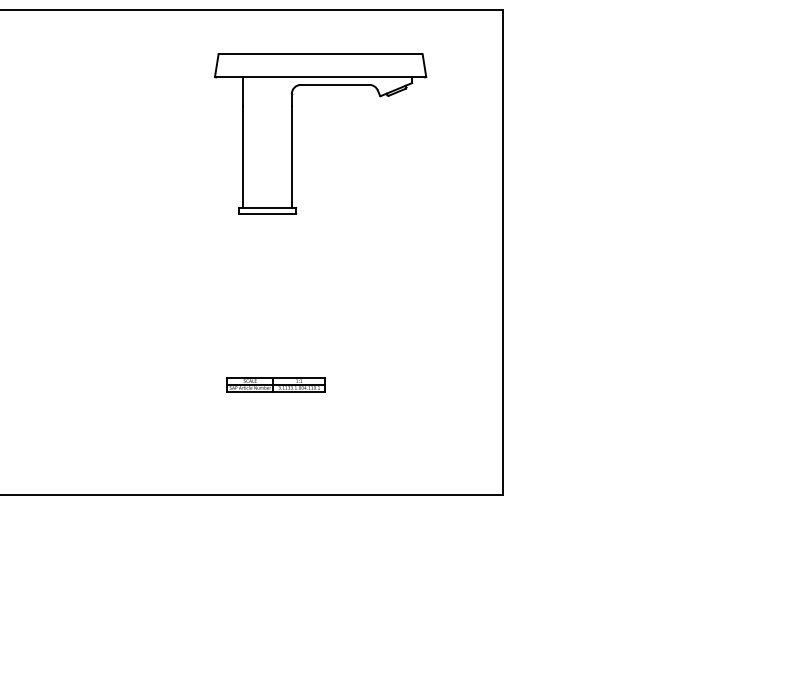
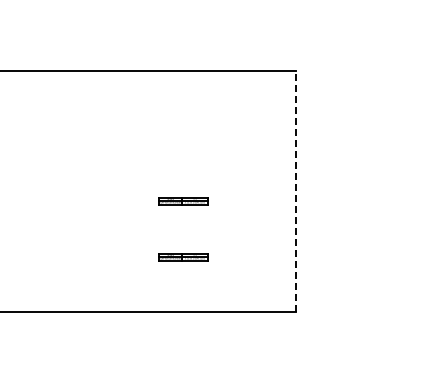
part: (292, 133) -> (191, 132), removed
line: (503, 252) -> (296, 191), solid -> dashed
part: (276, 272) -> (183, 201), added

